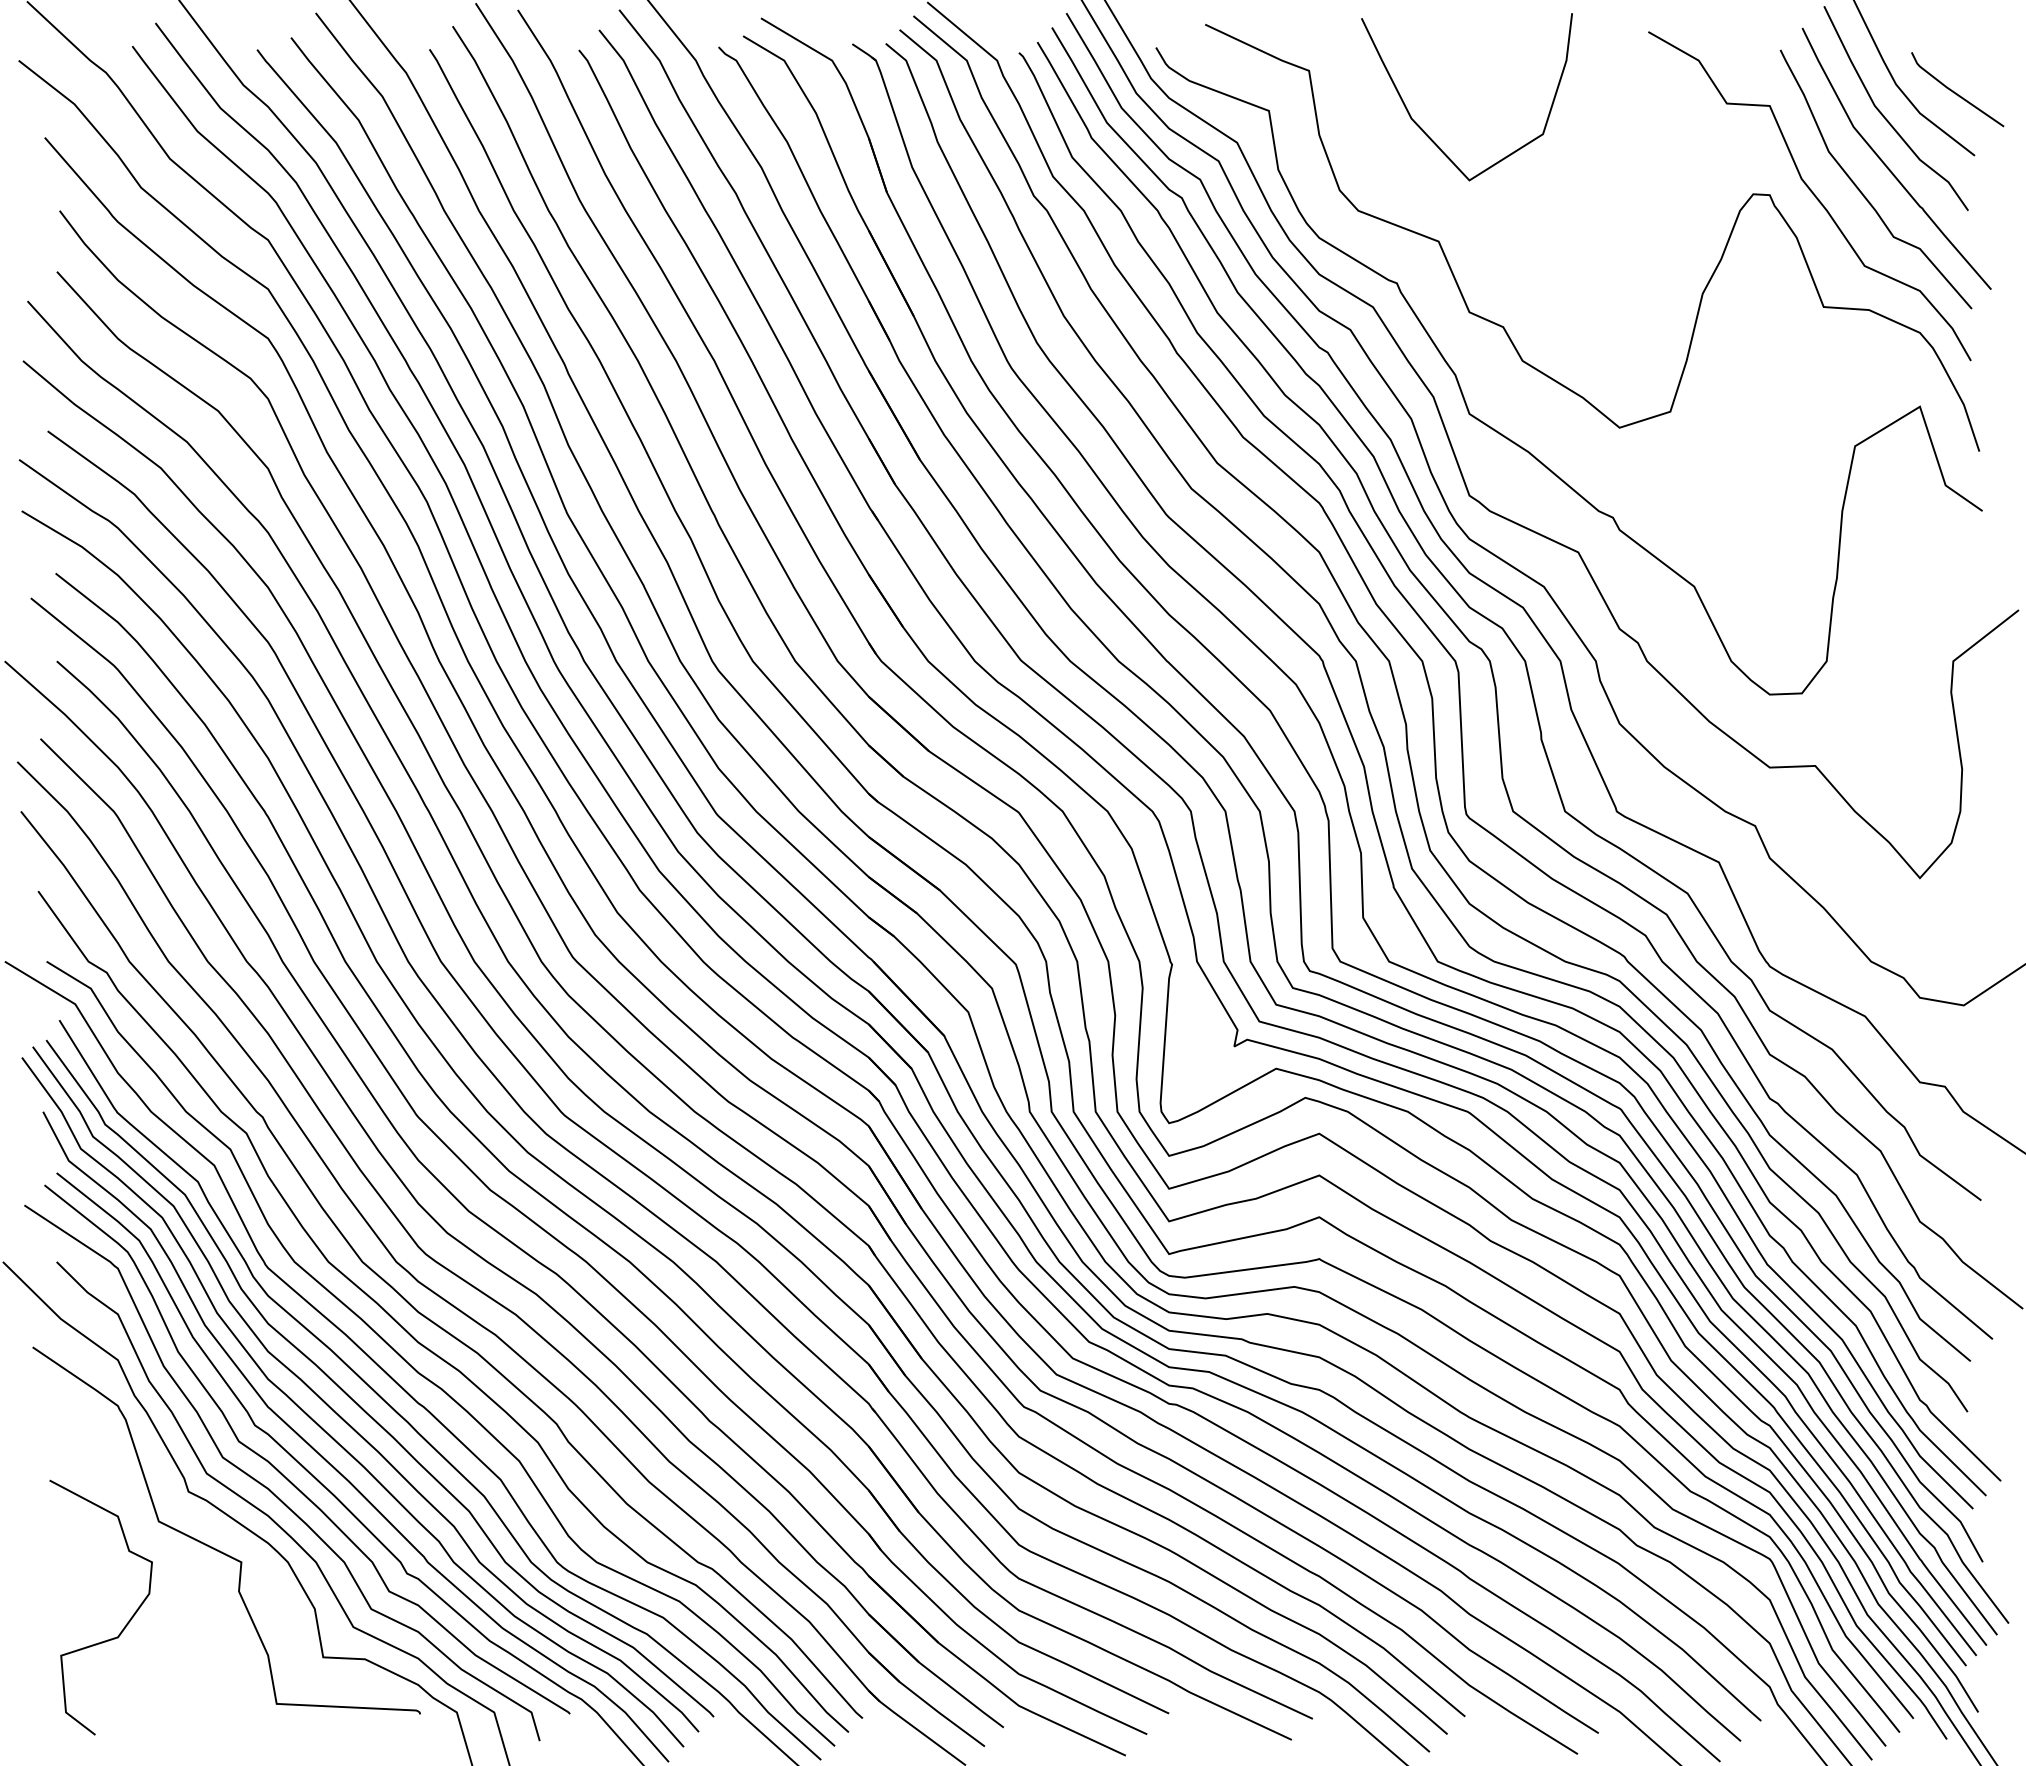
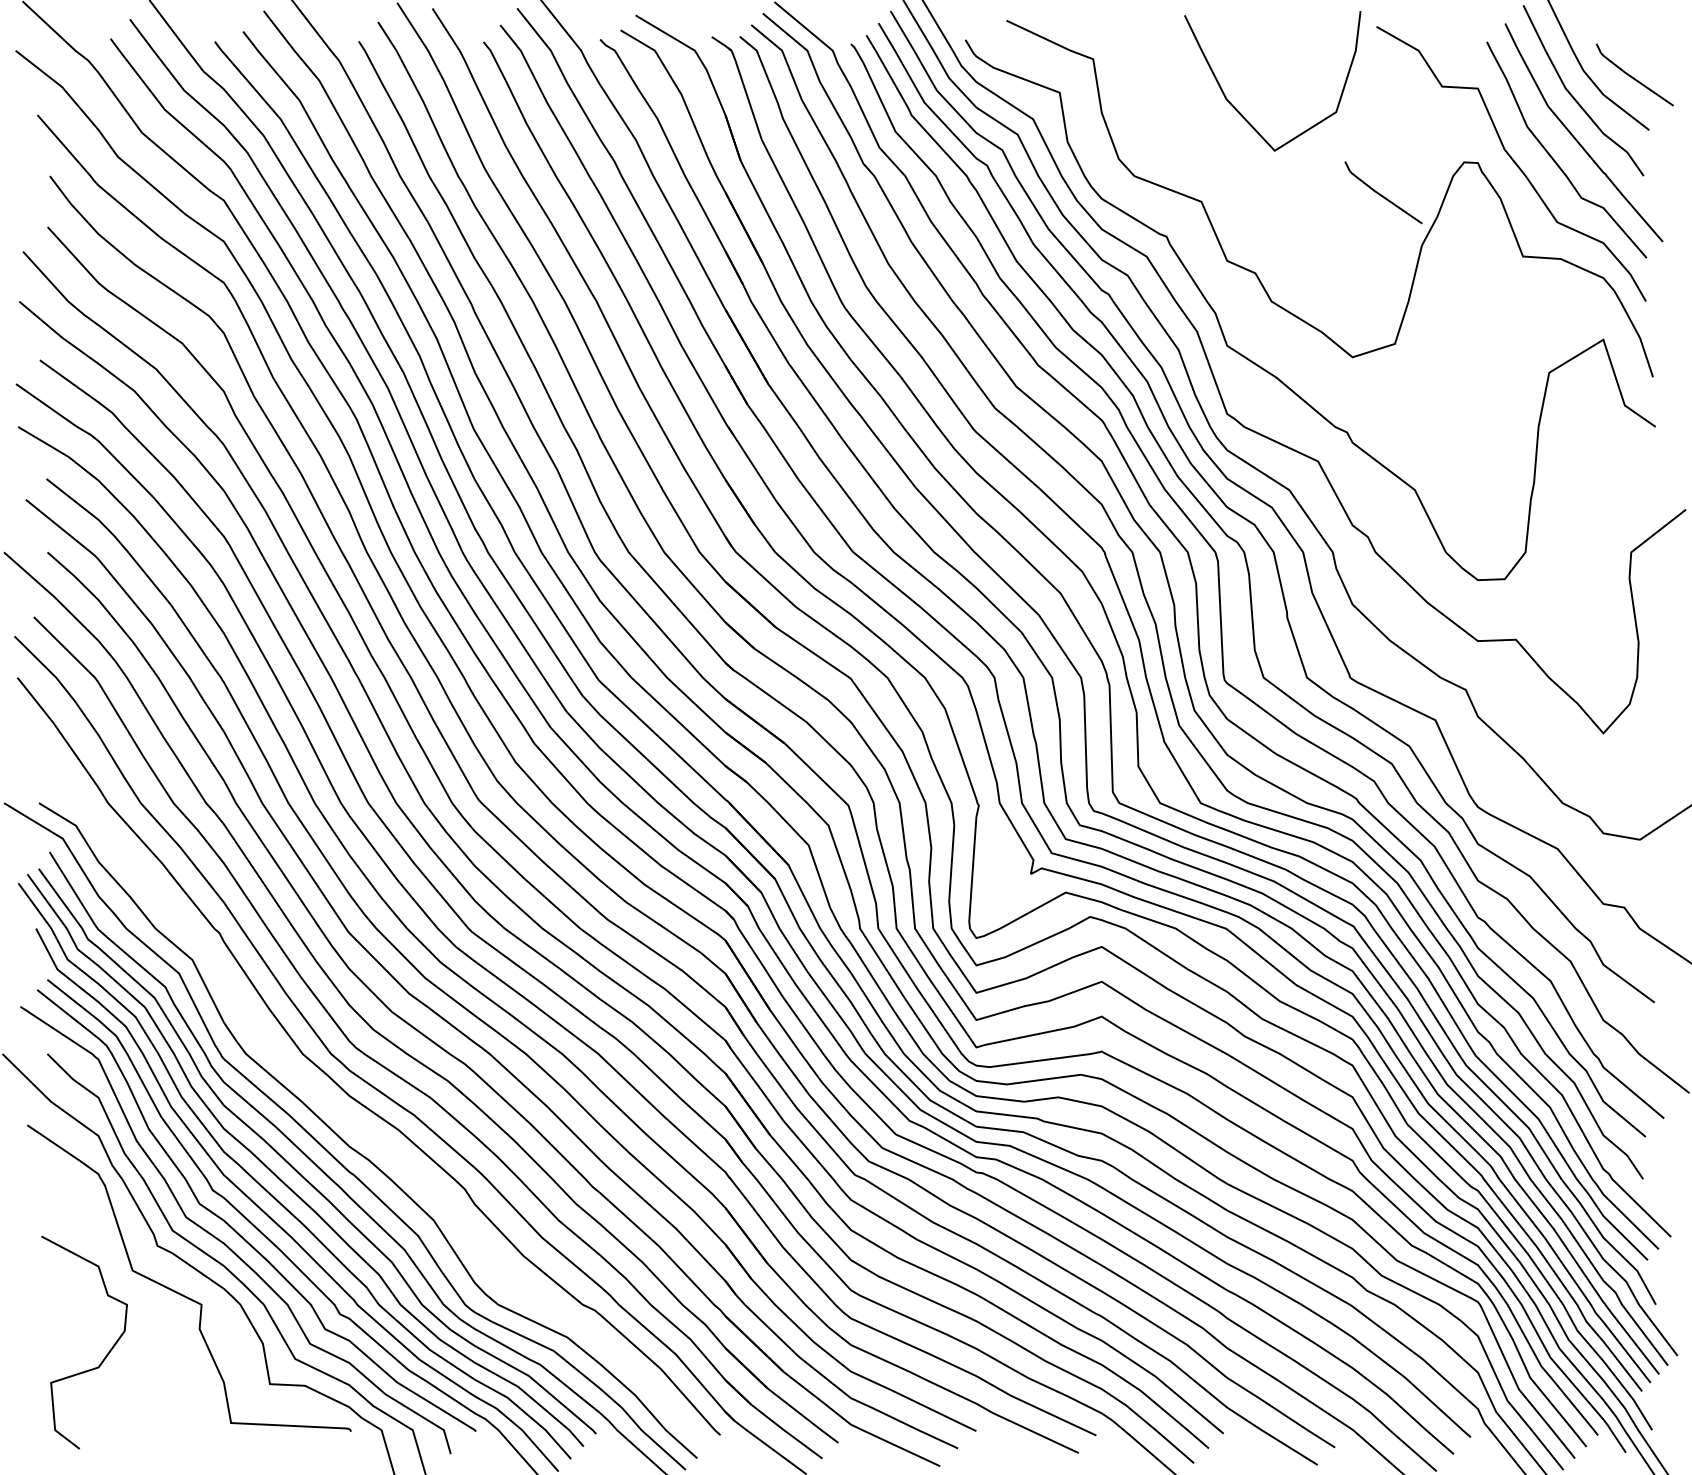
curve: (1424, 130) -> (1237, 109), moved
curve: (1655, 233) -> (1382, 195), added
curve: (423, 1344) -> (353, 1122), removed

